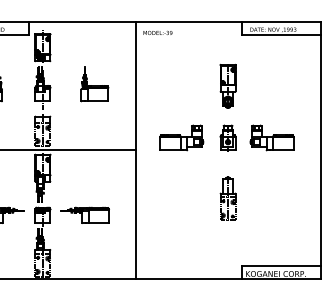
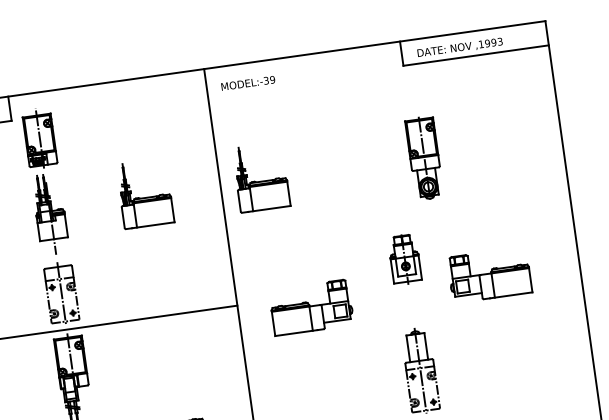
part: (157, 84) -> (260, 178), added
part: (227, 85) -> (423, 157), moved
part: (181, 137) -> (310, 306), moved
part: (271, 137) -> (488, 274), moved

